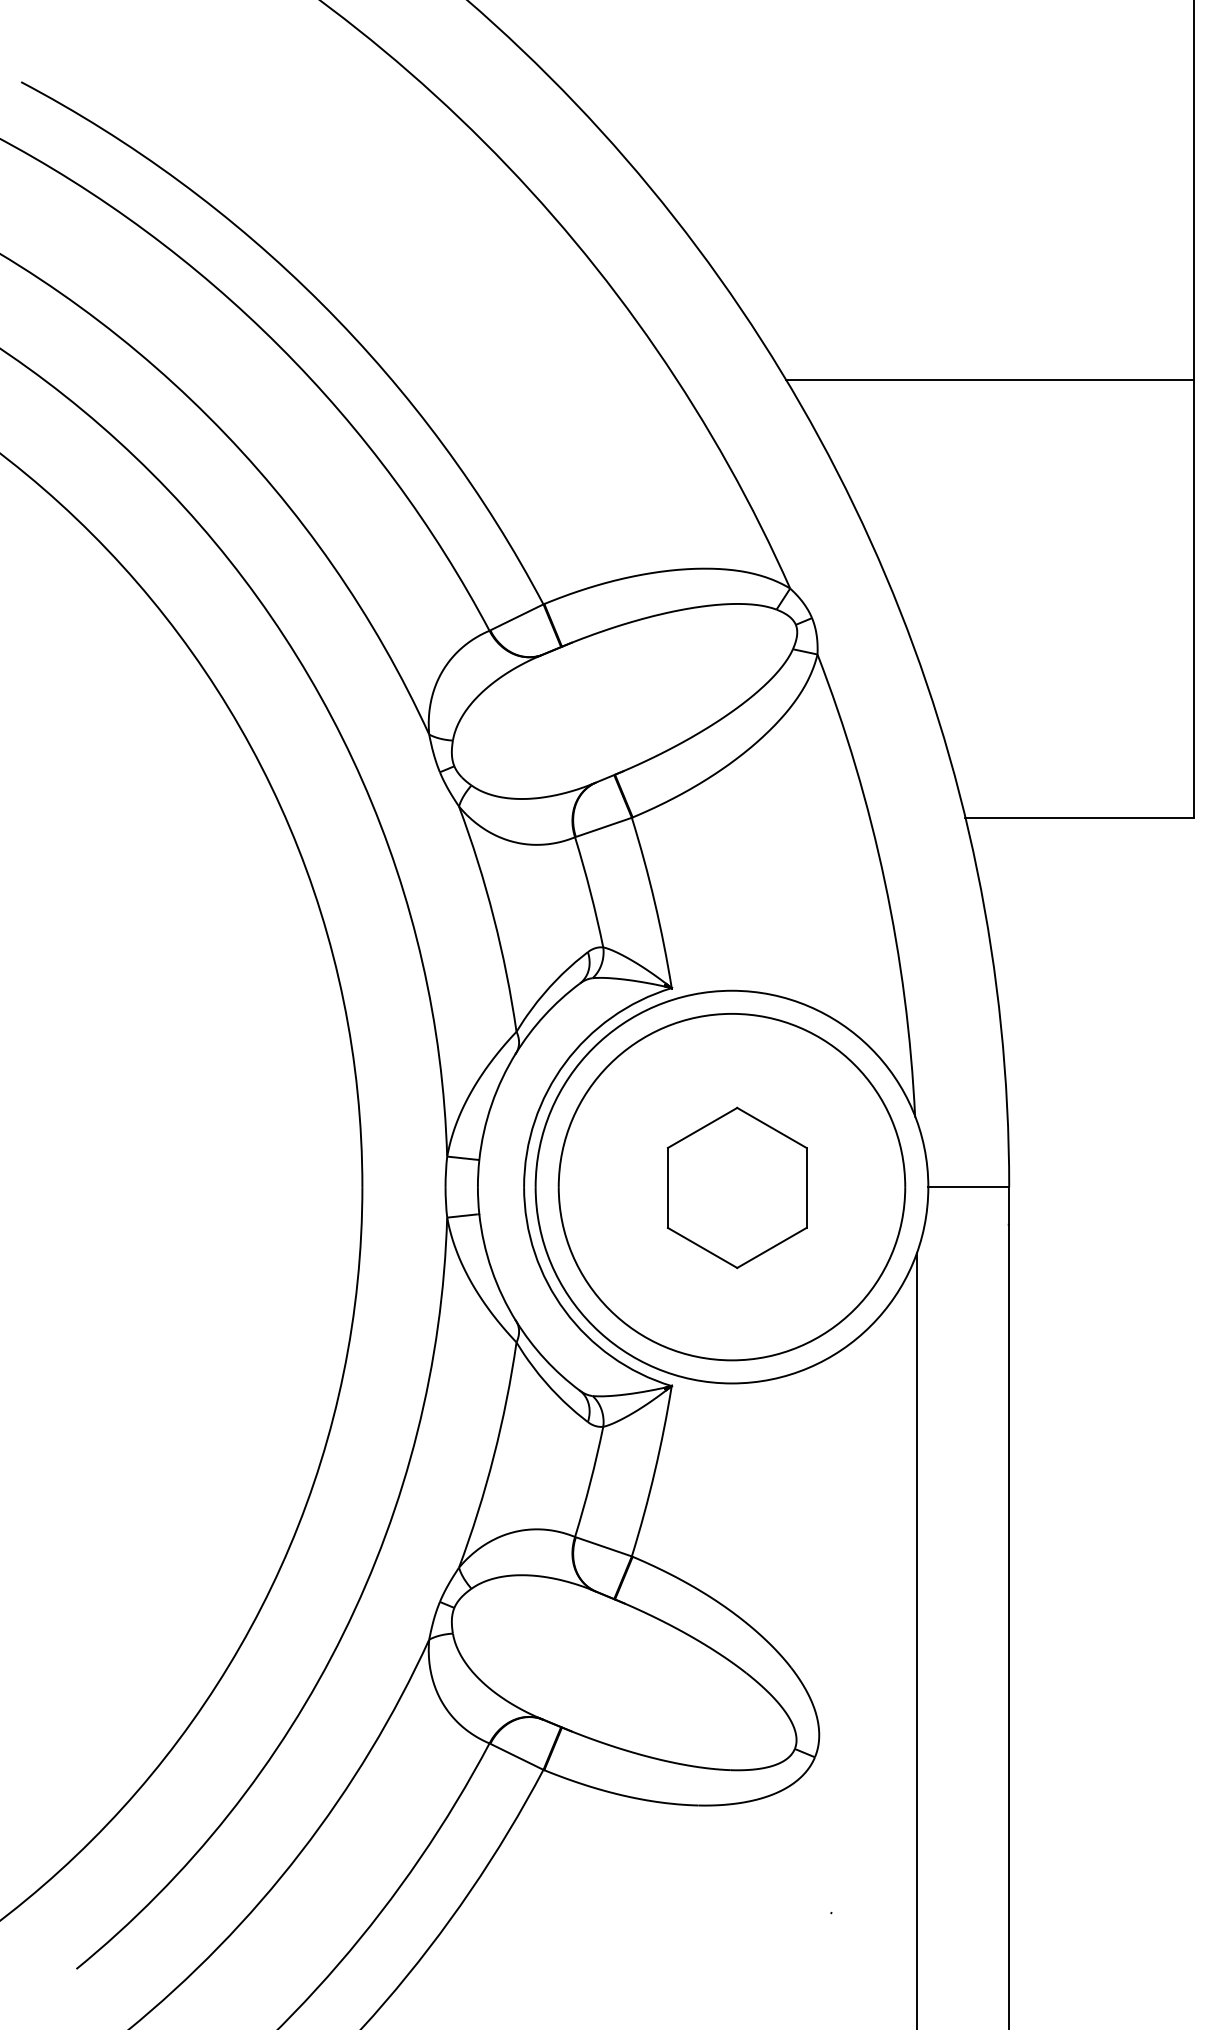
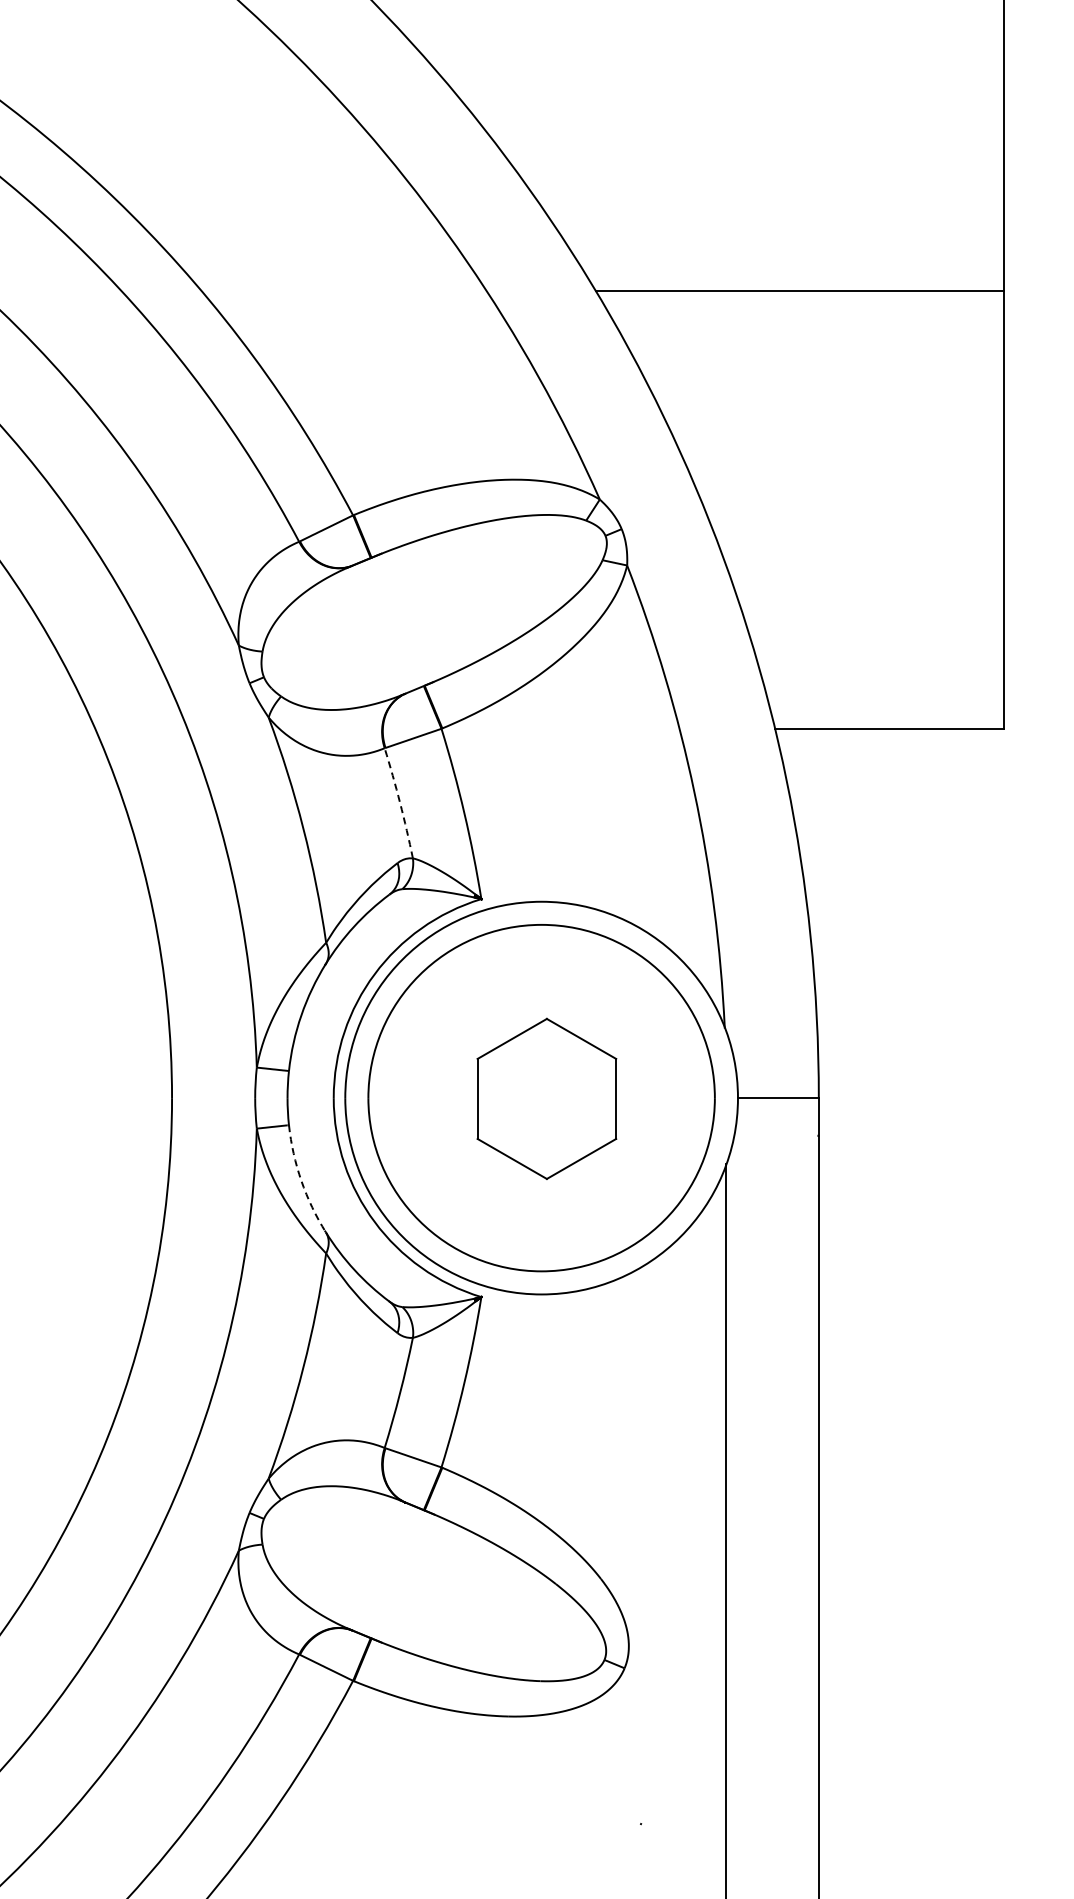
arc: (590, 891) -> (400, 802), solid -> dashed
arc: (491, 1269) -> (301, 1180), solid -> dashed

